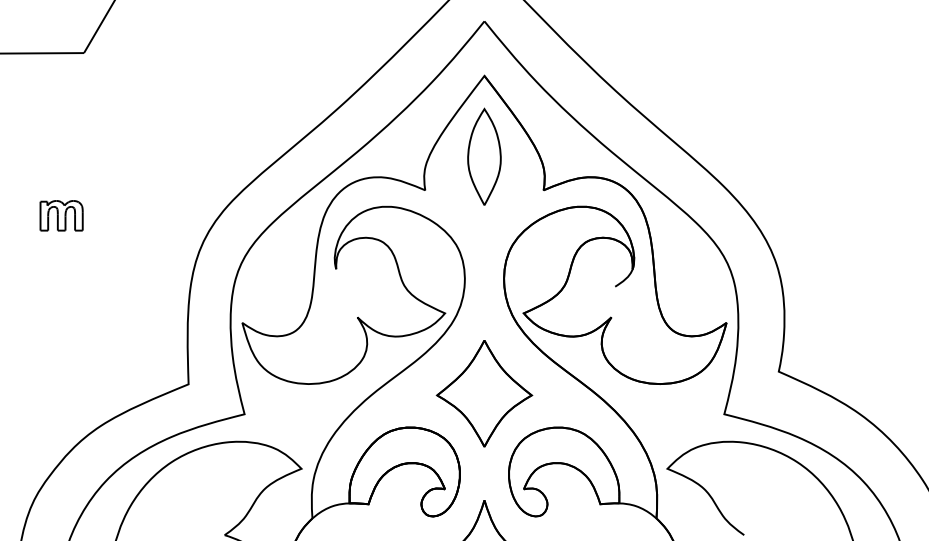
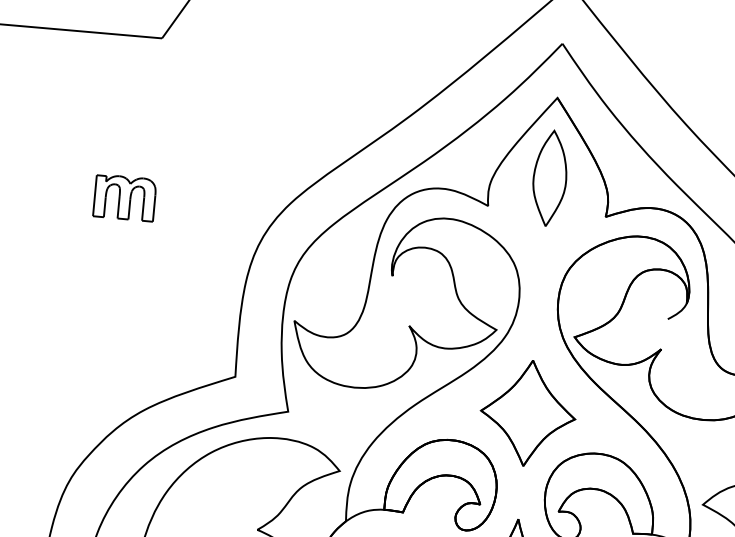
part: (61, 215) -> (124, 197), size x1.43

